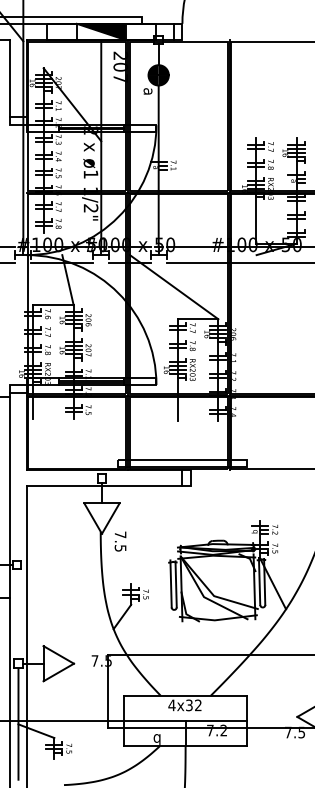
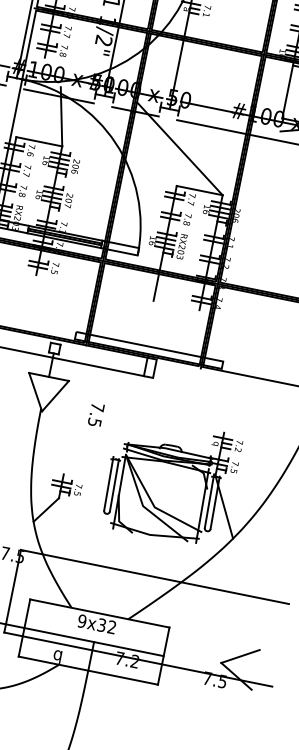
text: (120, 541) -> (96, 414), moved
text: (171, 705) -> (81, 621), 4x32 -> 9x32

